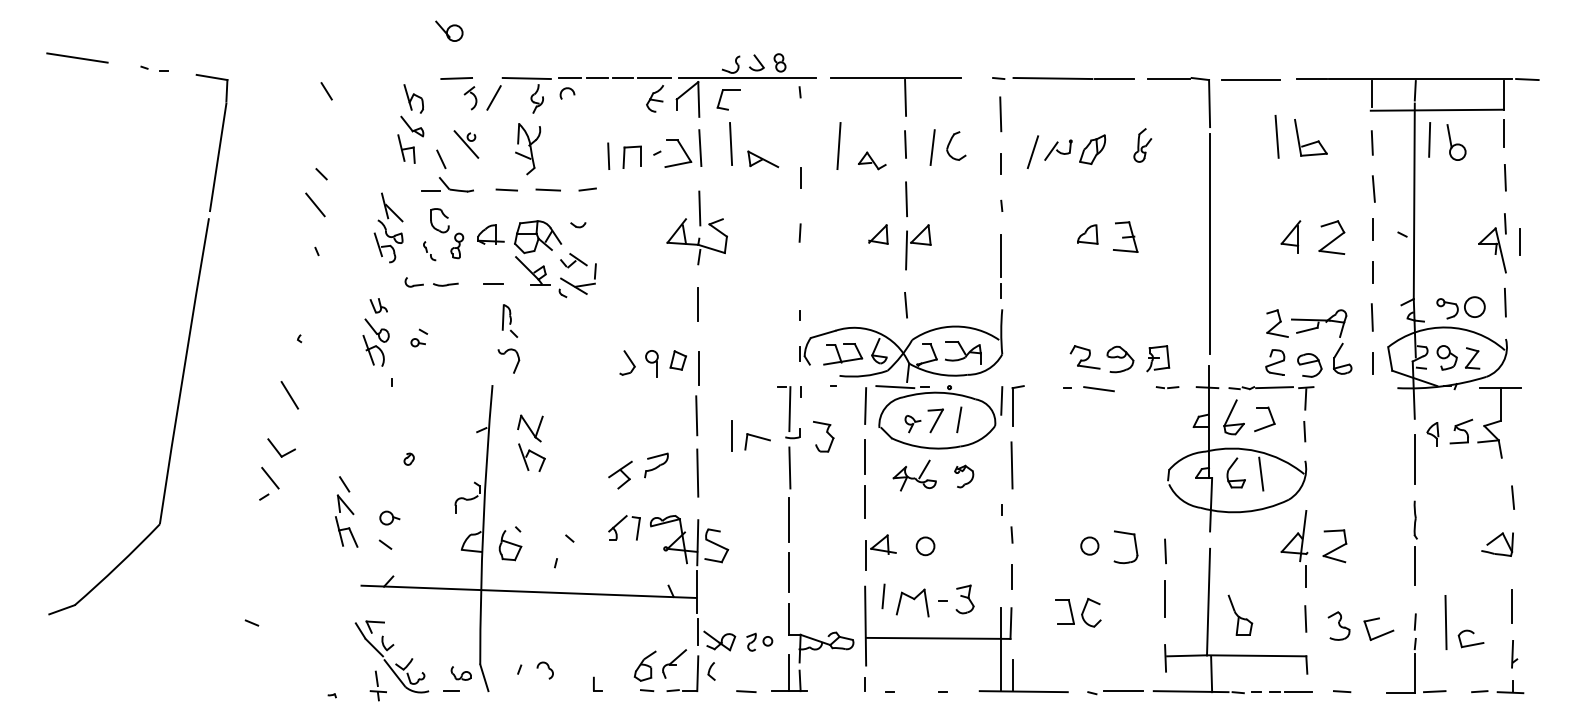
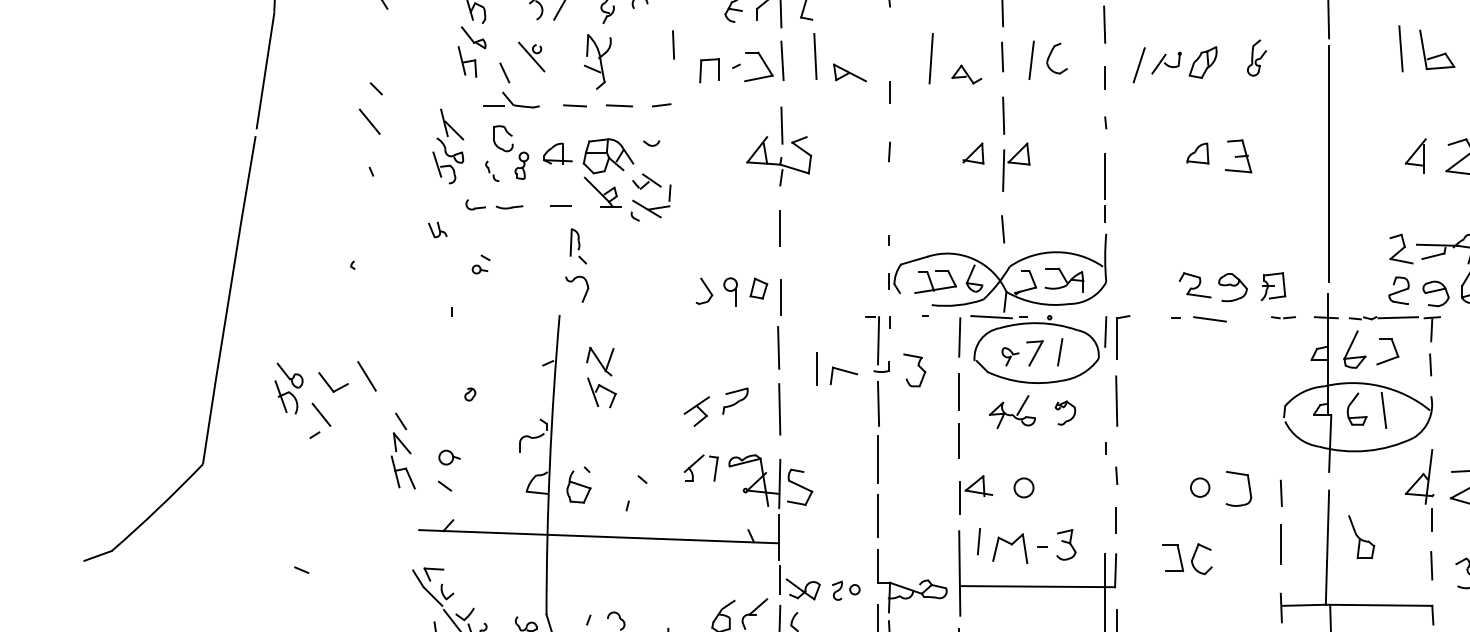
line: (608, 155) -> (673, 44), moved
part: (375, 342) -> (288, 388), moved
line: (289, 395) -> (366, 376), moved
part: (1240, 614) -> (1361, 536), moved

